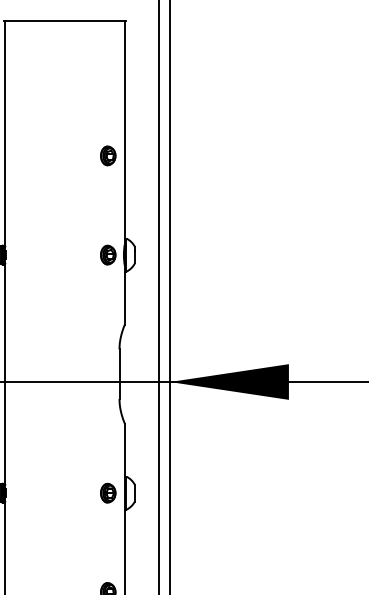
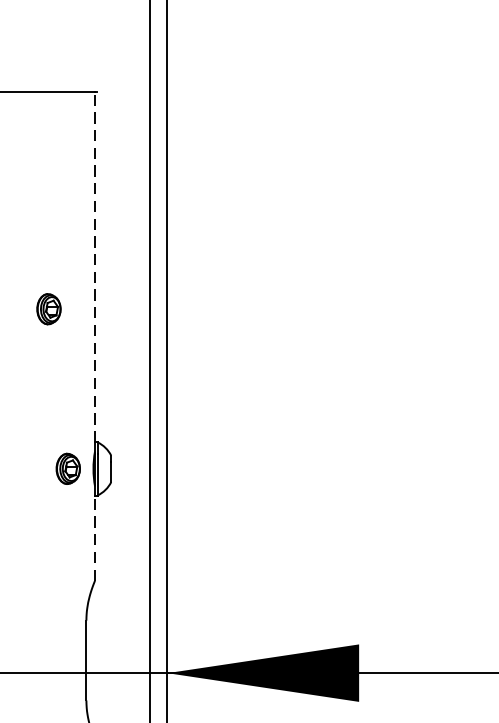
line: (124, 129) -> (94, 266), solid -> dashed
part: (108, 155) -> (49, 308), moved
line: (124, 298) -> (94, 538), solid -> dashed

